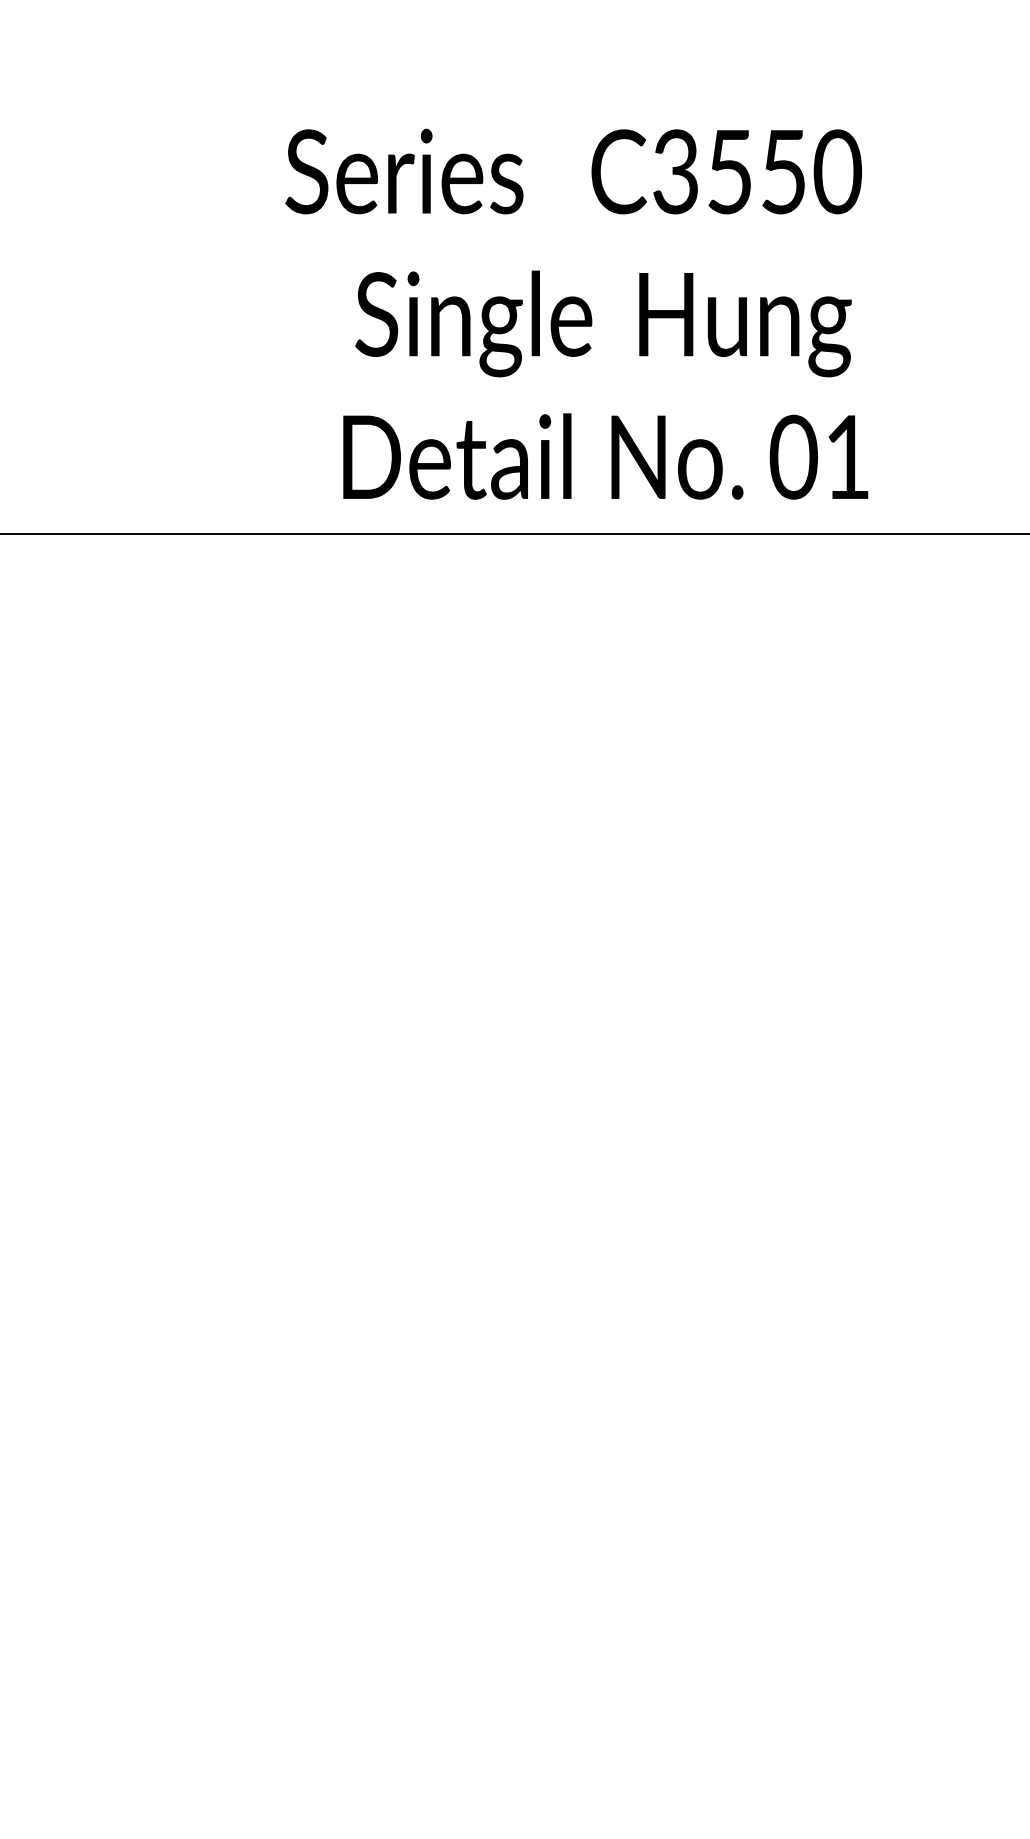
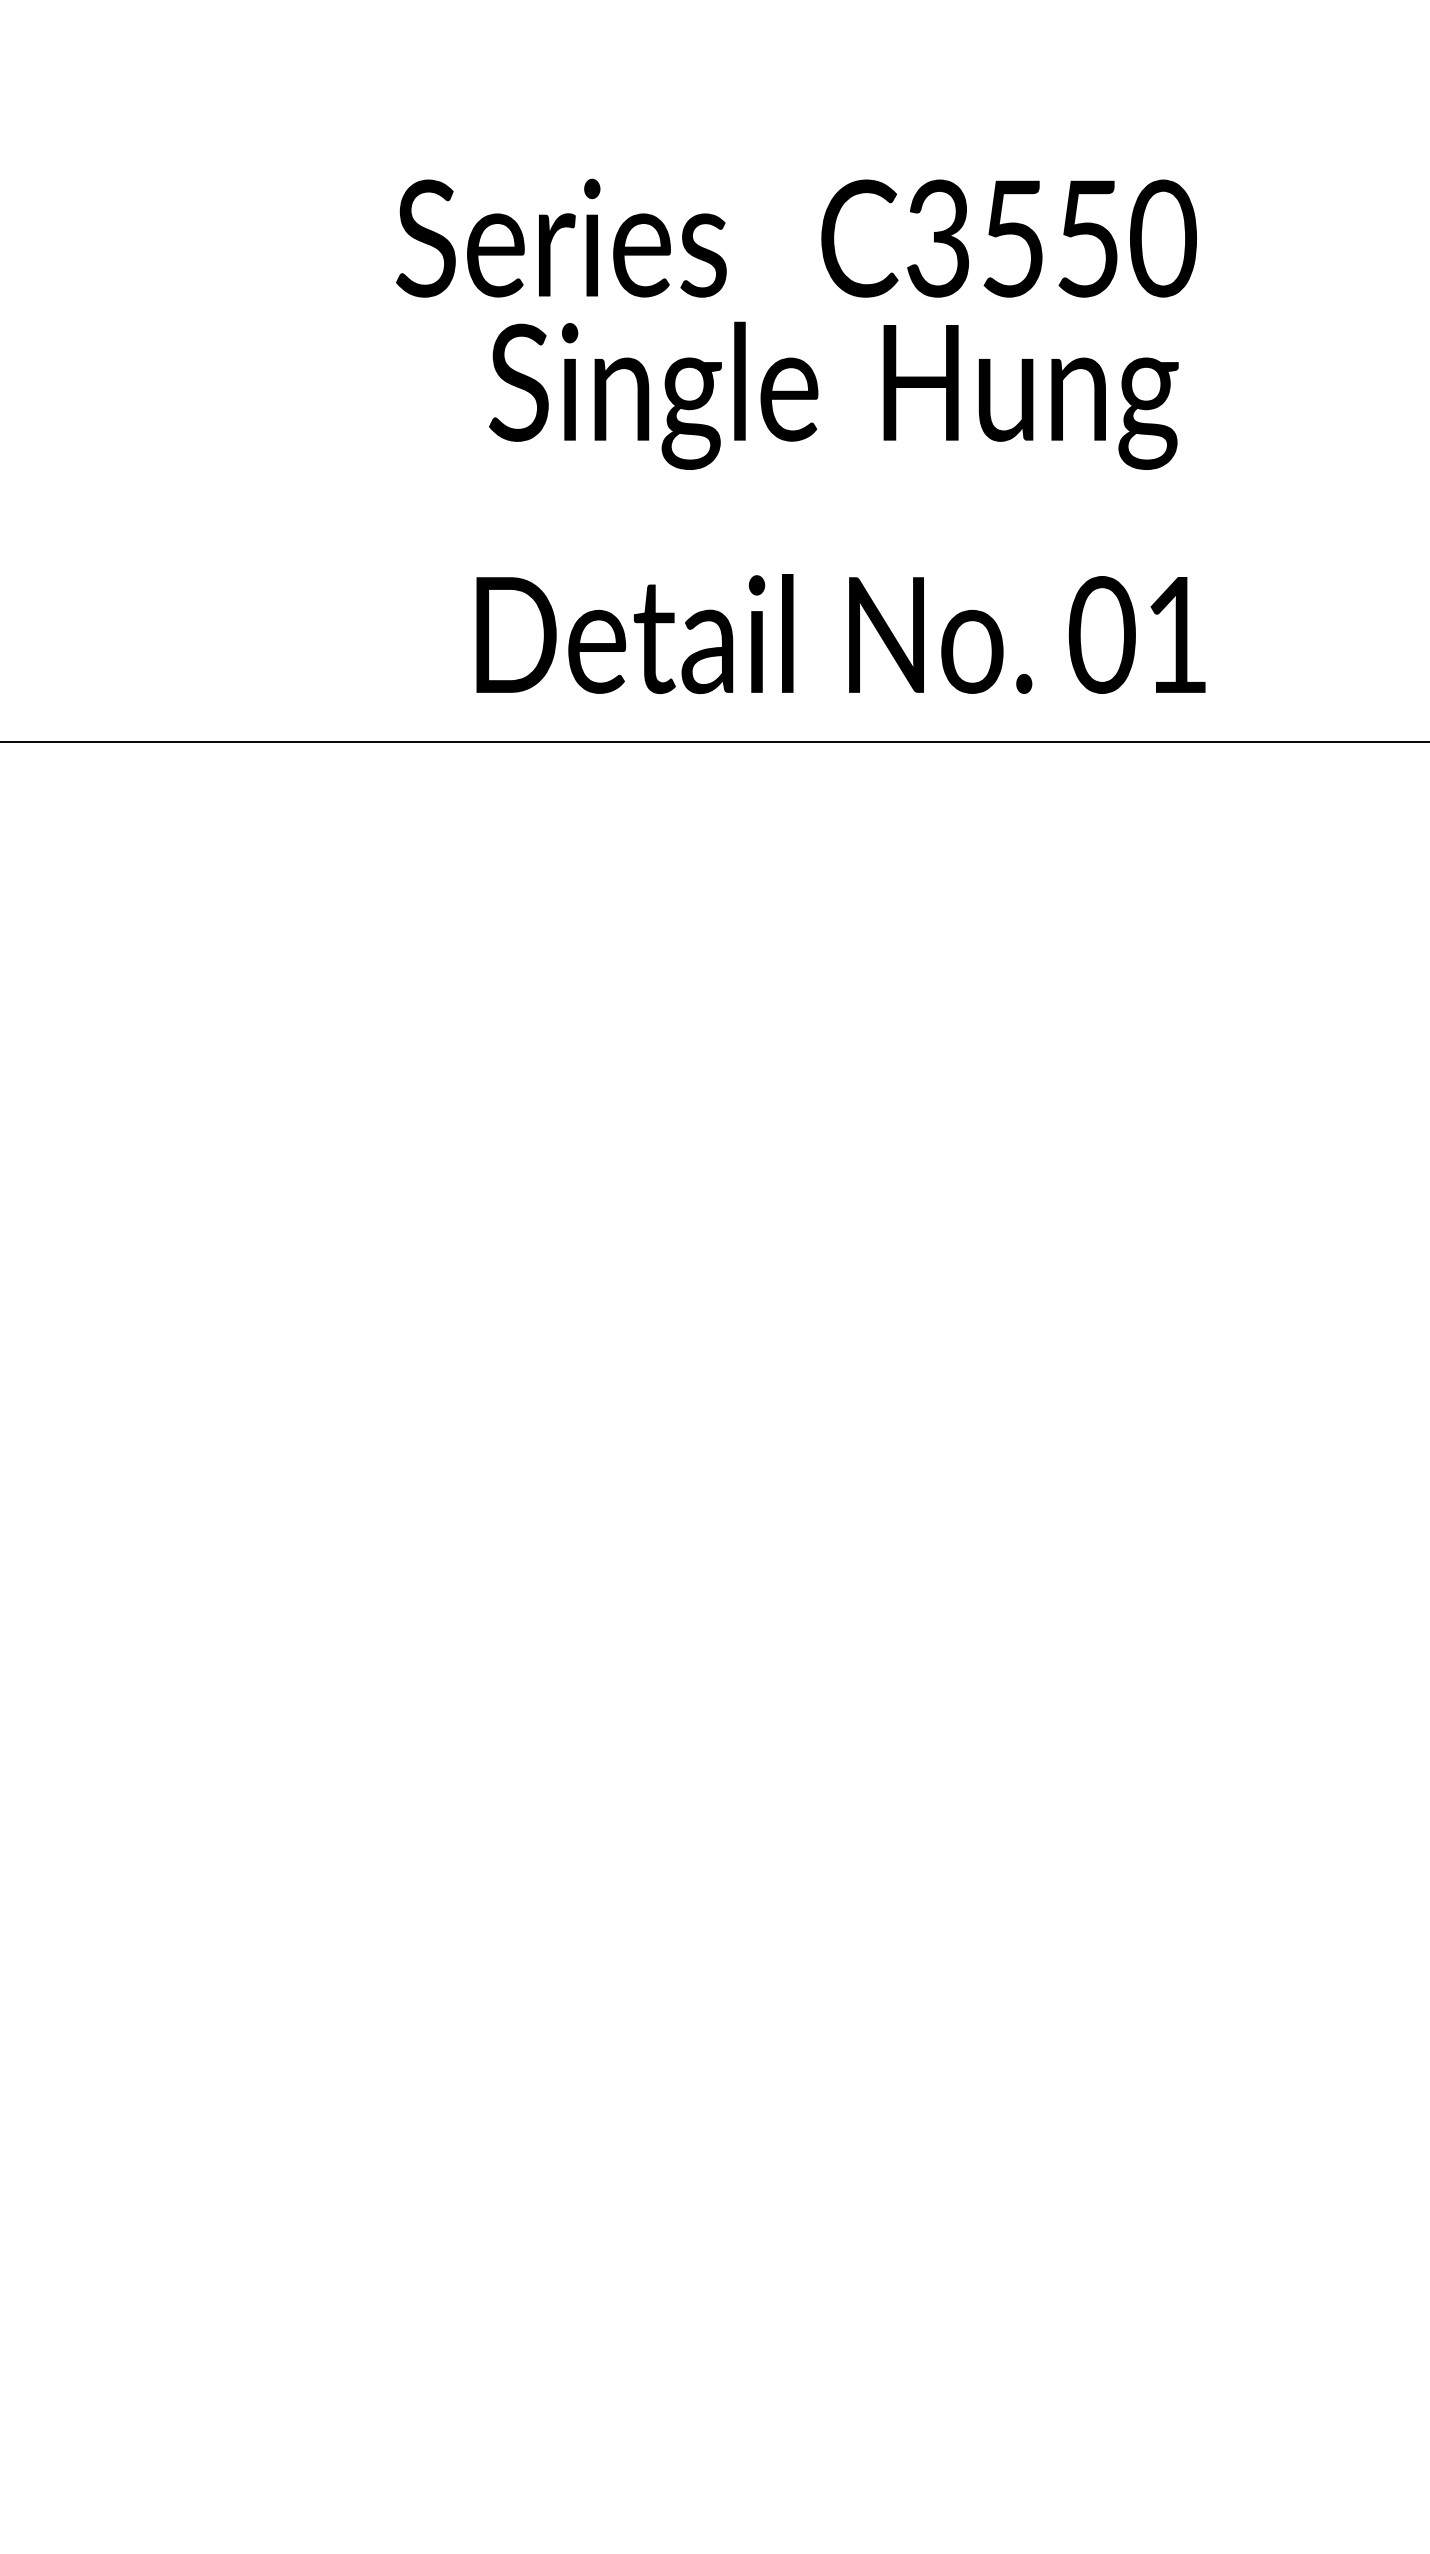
text: (603, 323) -> (833, 395), moved

